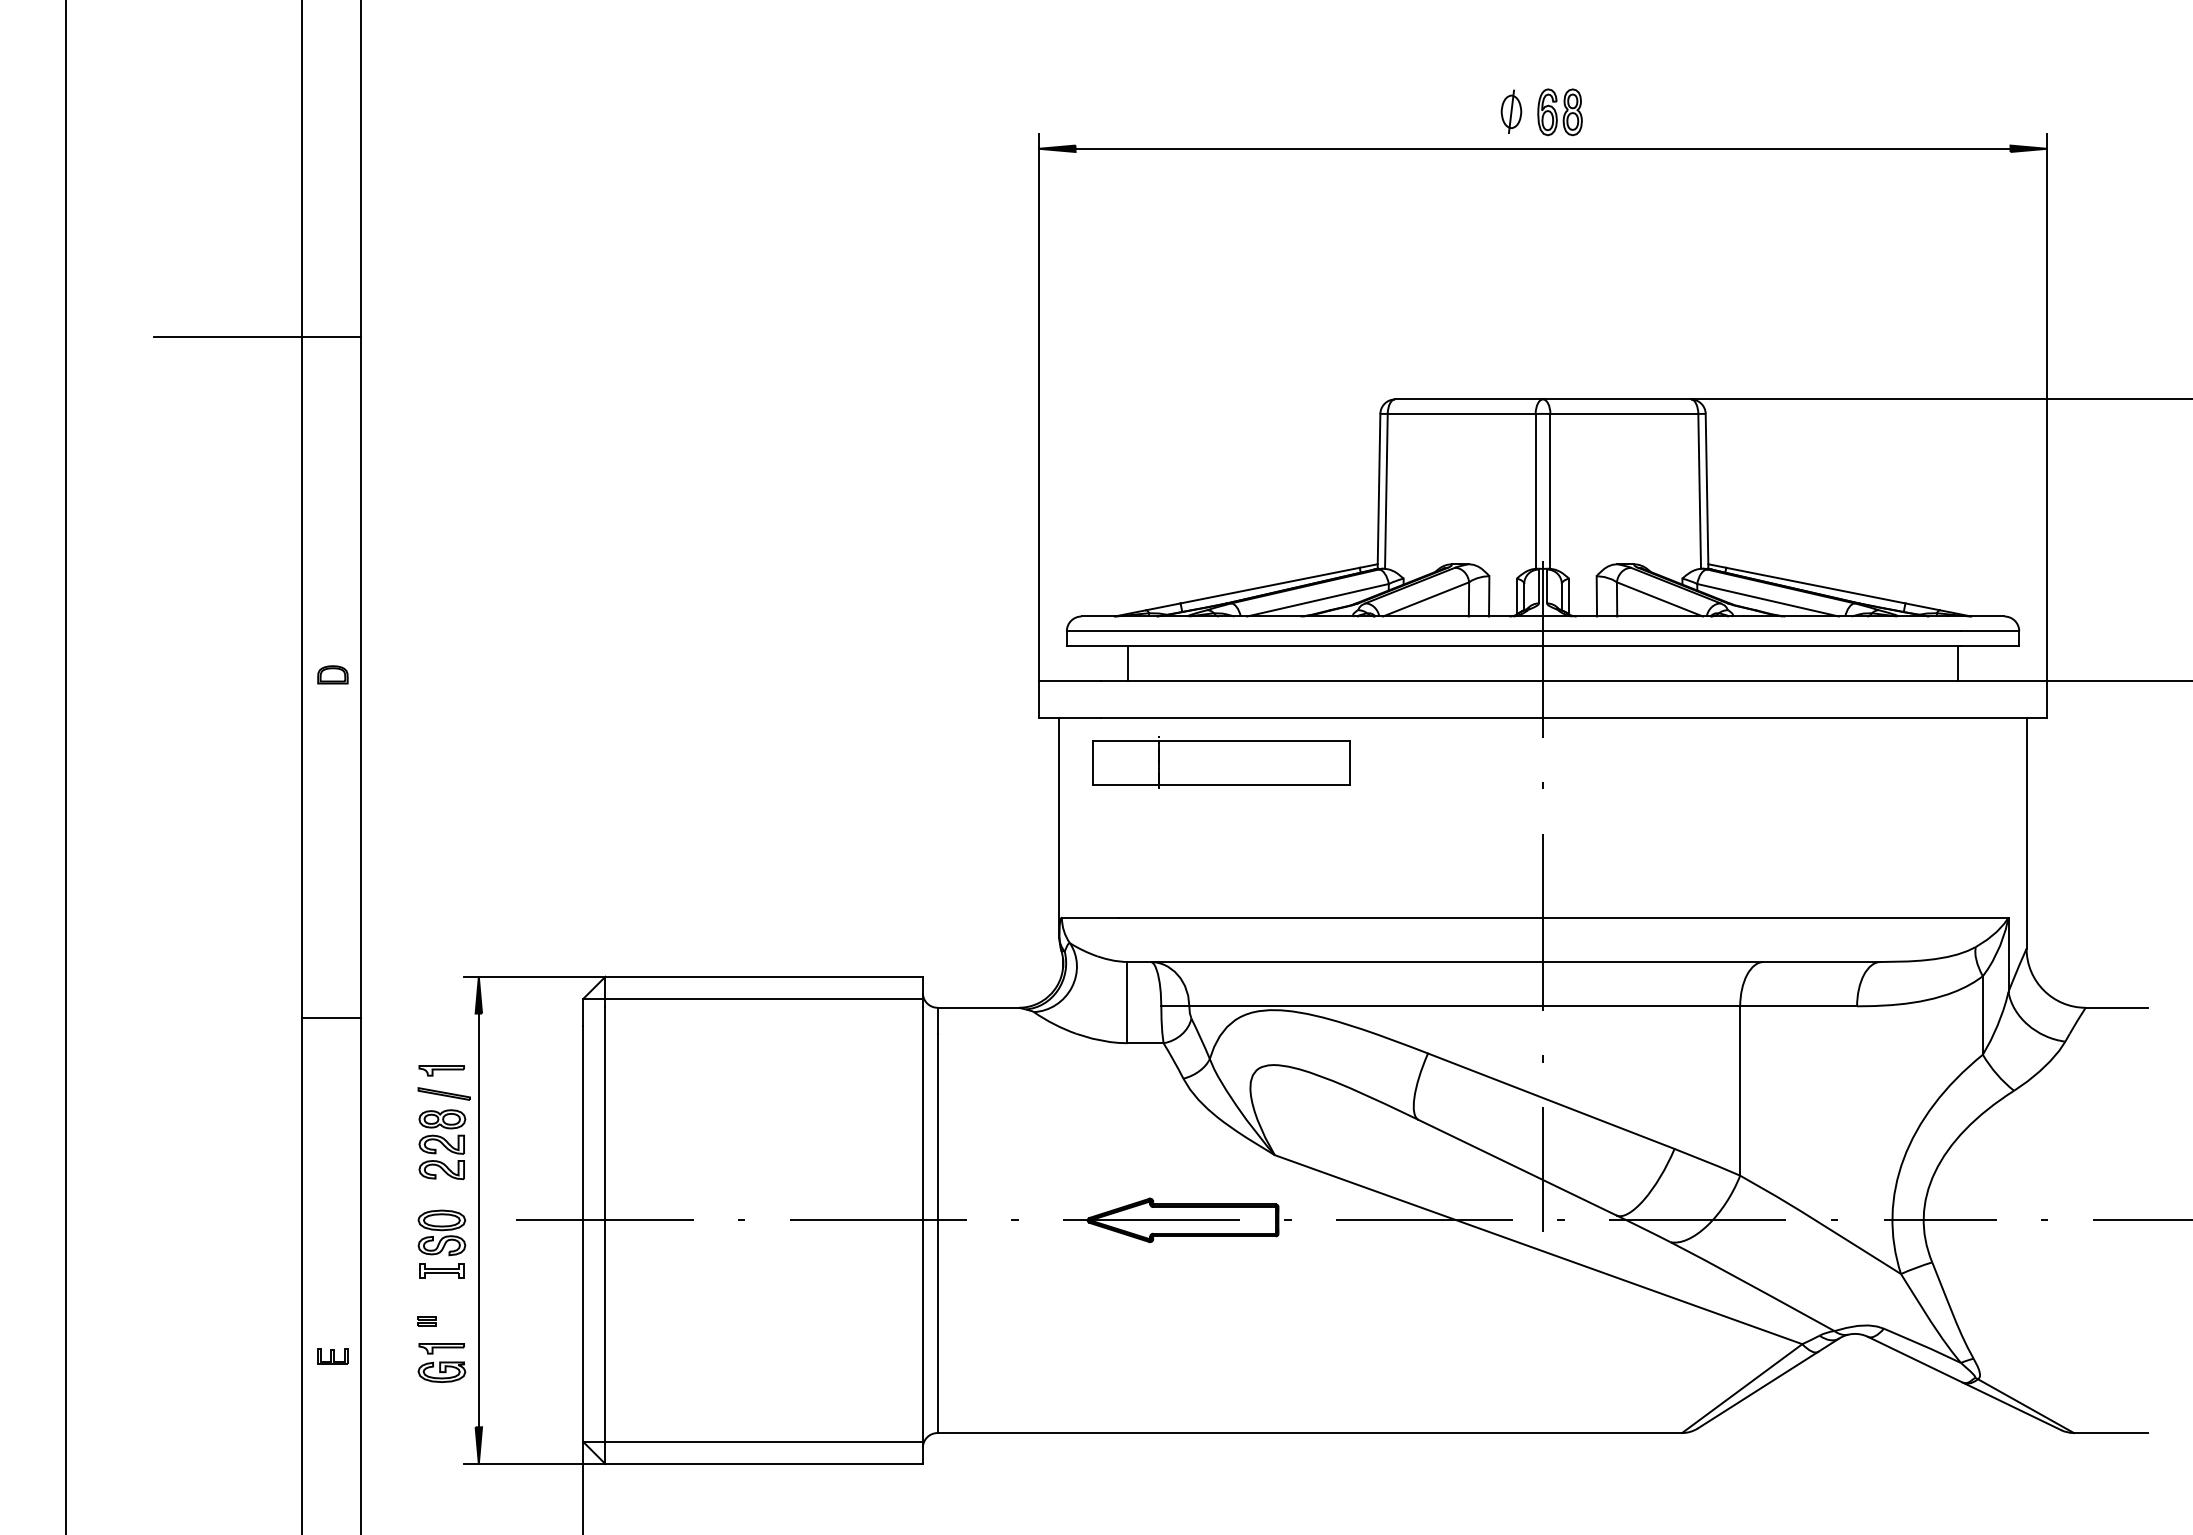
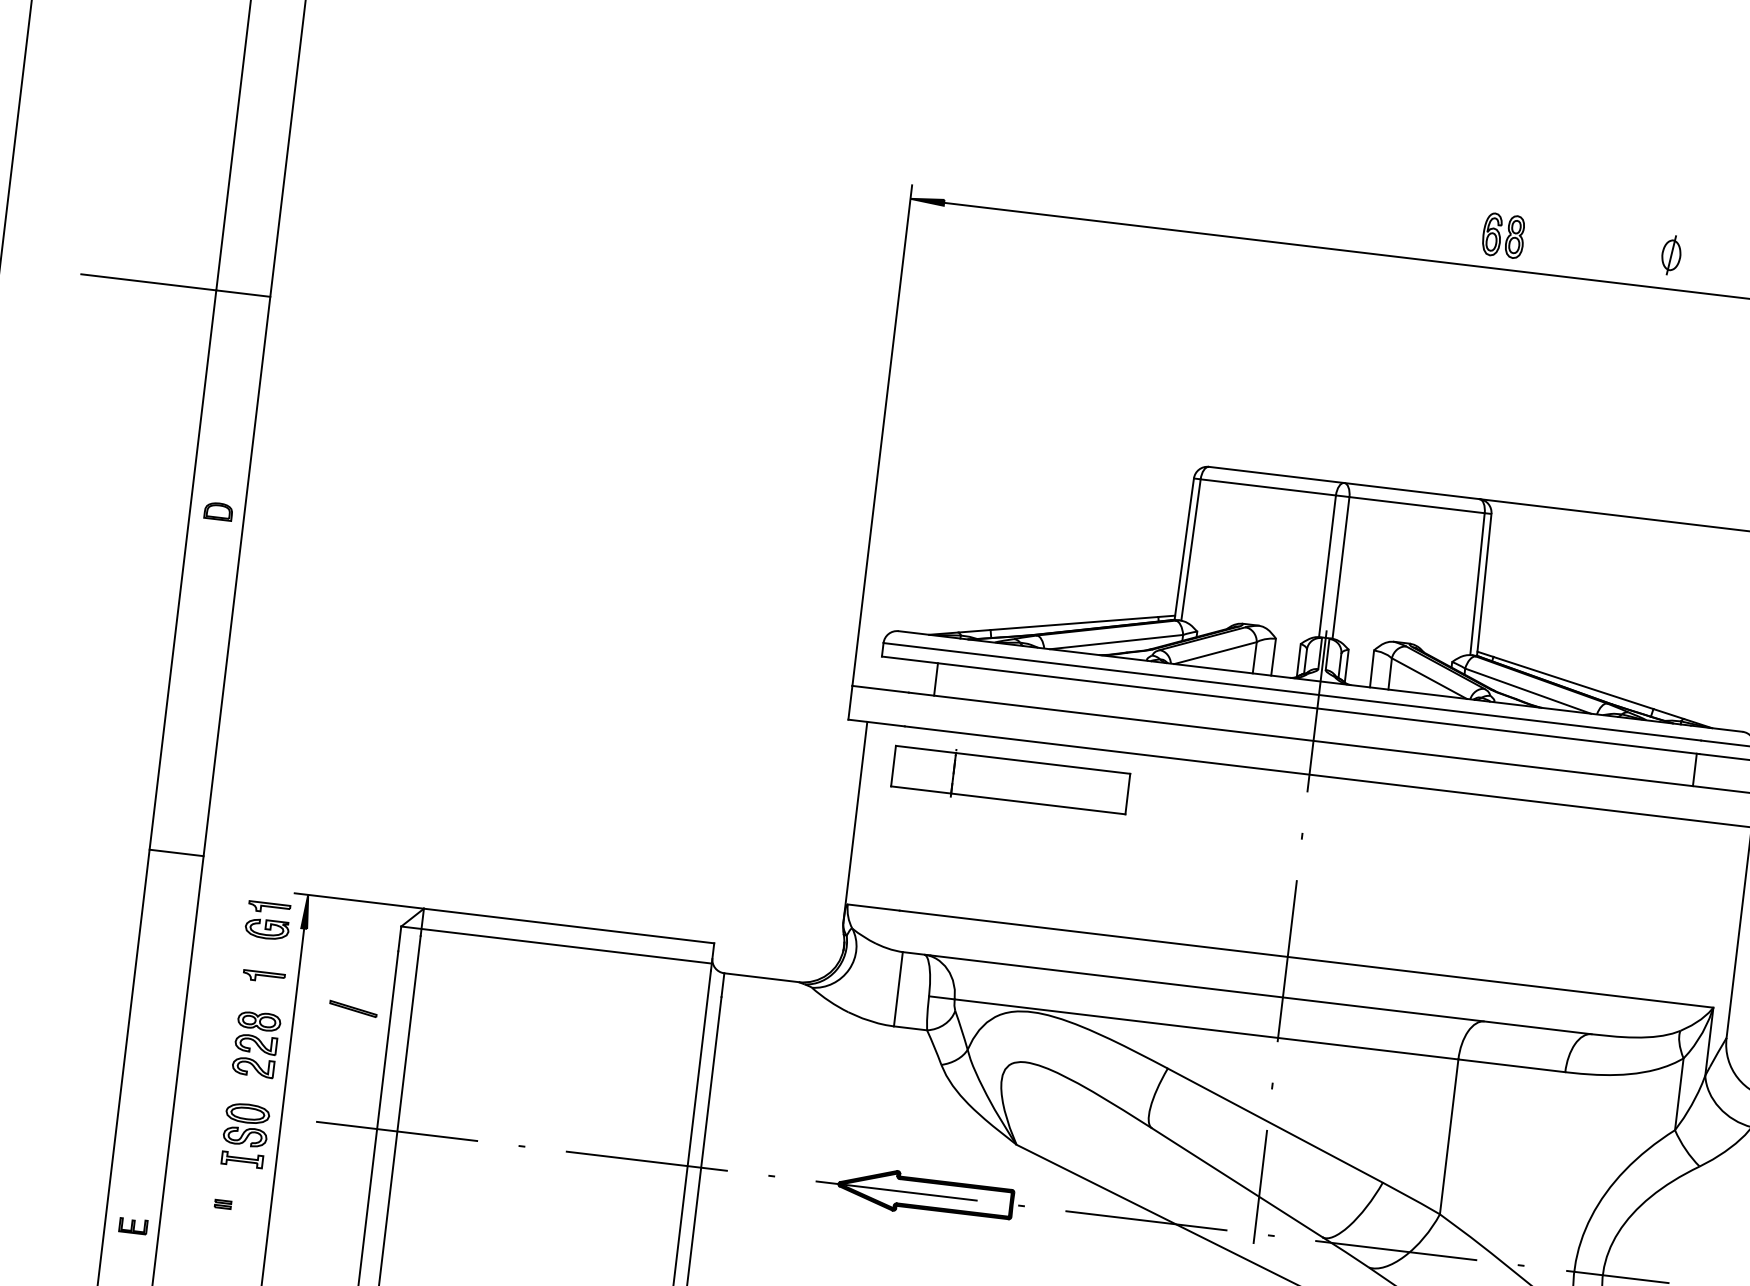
part: (1511, 111) -> (1671, 254), moved
part: (1559, 112) -> (1503, 235), moved
part: (332, 674) -> (218, 511), moved
line: (331, 1018) -> (176, 852), moved
part: (443, 1093) -> (352, 1008), moved
part: (441, 1362) -> (267, 920), moved

